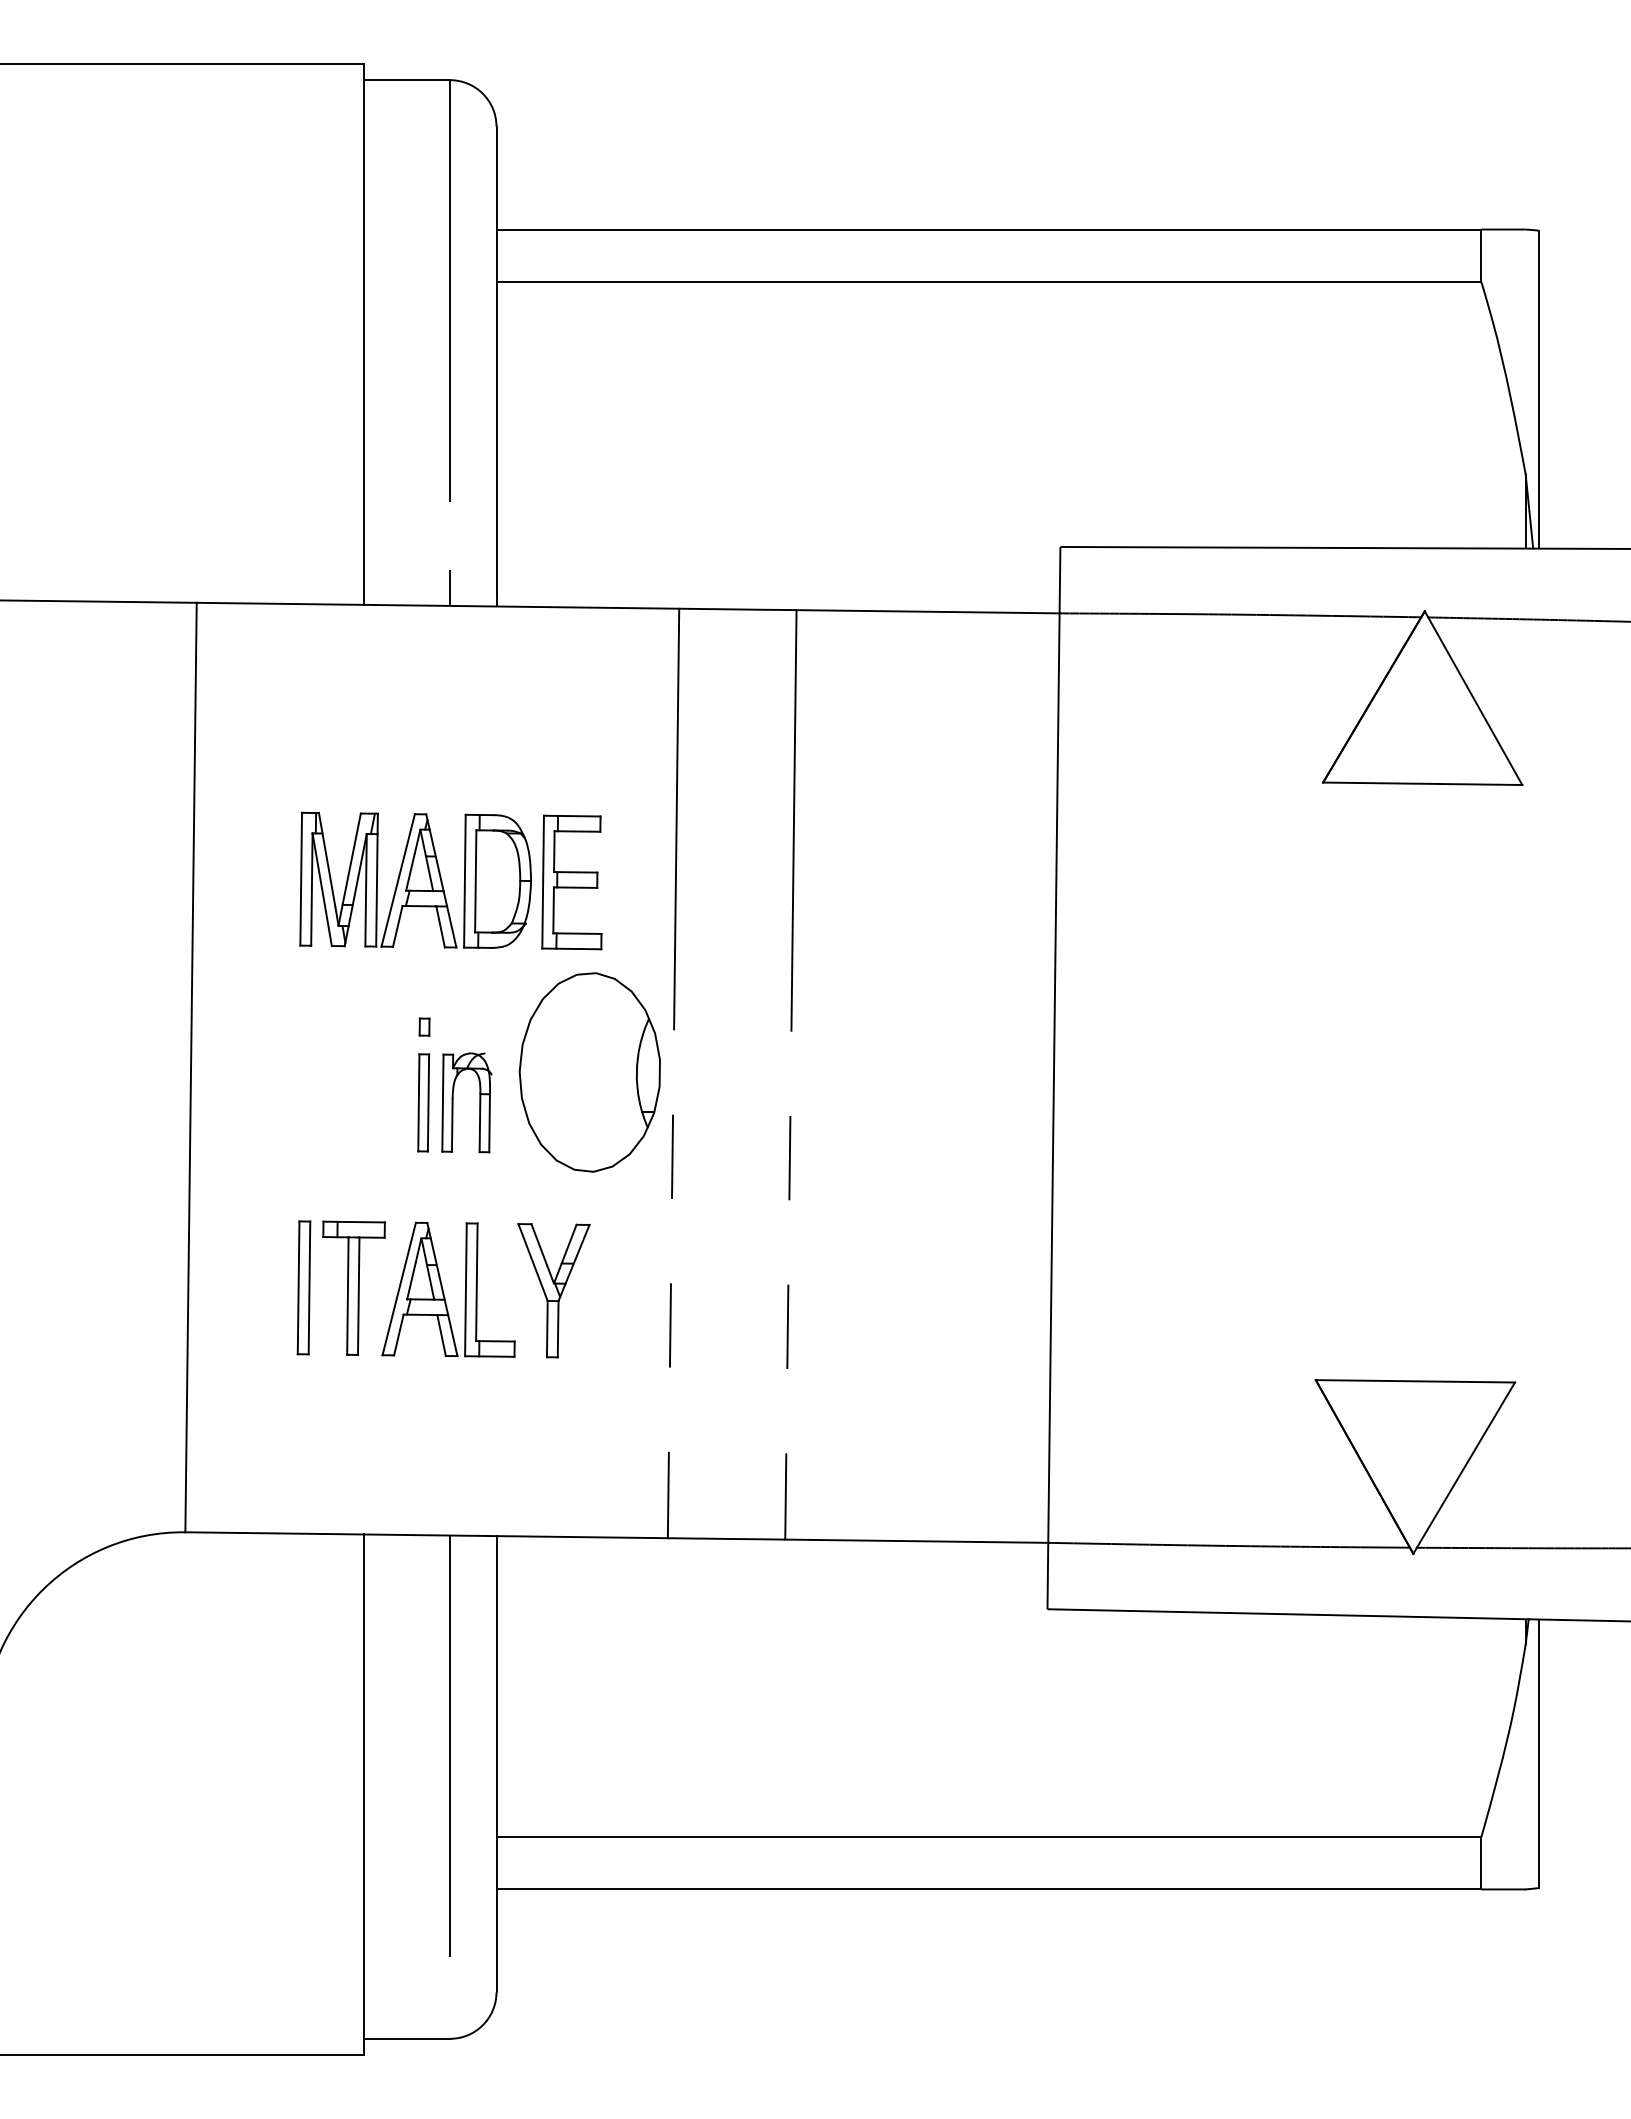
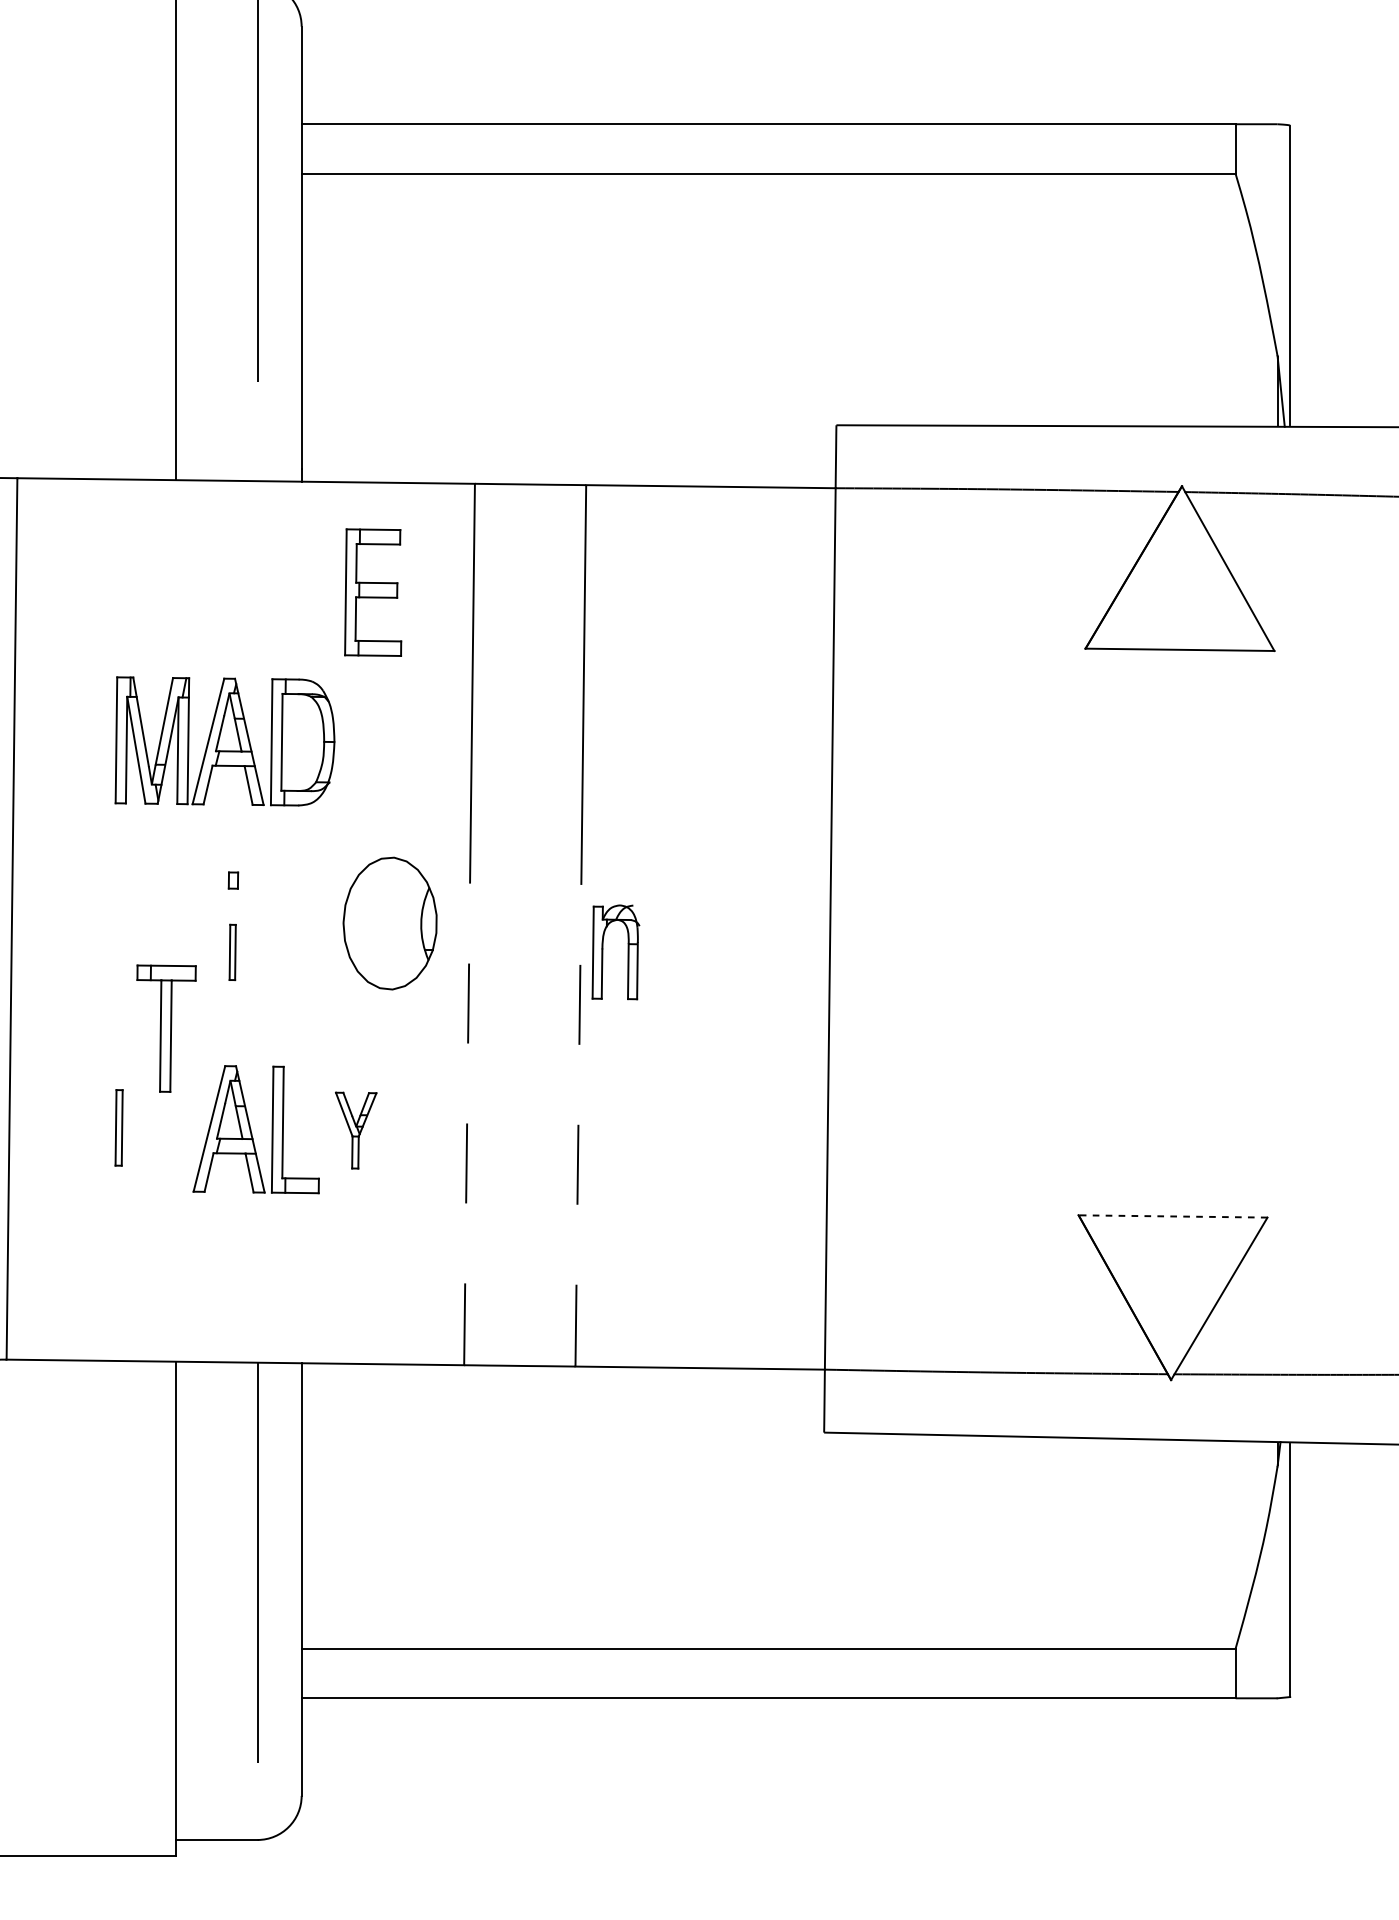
line: (450, 587) -> (258, 463), removed
part: (571, 882) -> (372, 592), moved
part: (589, 1072) -> (389, 923), size x0.7
part: (423, 1102) -> (232, 952), size x0.6
part: (453, 1102) -> (603, 952), moved
part: (303, 1287) -> (118, 1127), size x0.6
part: (353, 1287) -> (166, 1027), moved
part: (553, 1290) -> (355, 1130), size x0.6
line: (1415, 1381) -> (1173, 1216), solid -> dashed

